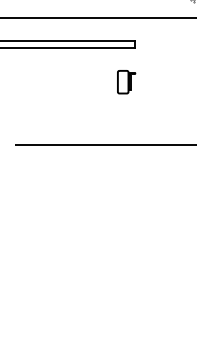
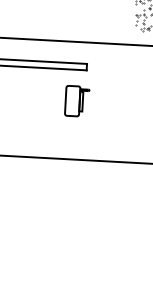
part: (126, 82) -> (77, 101), size x1.43

